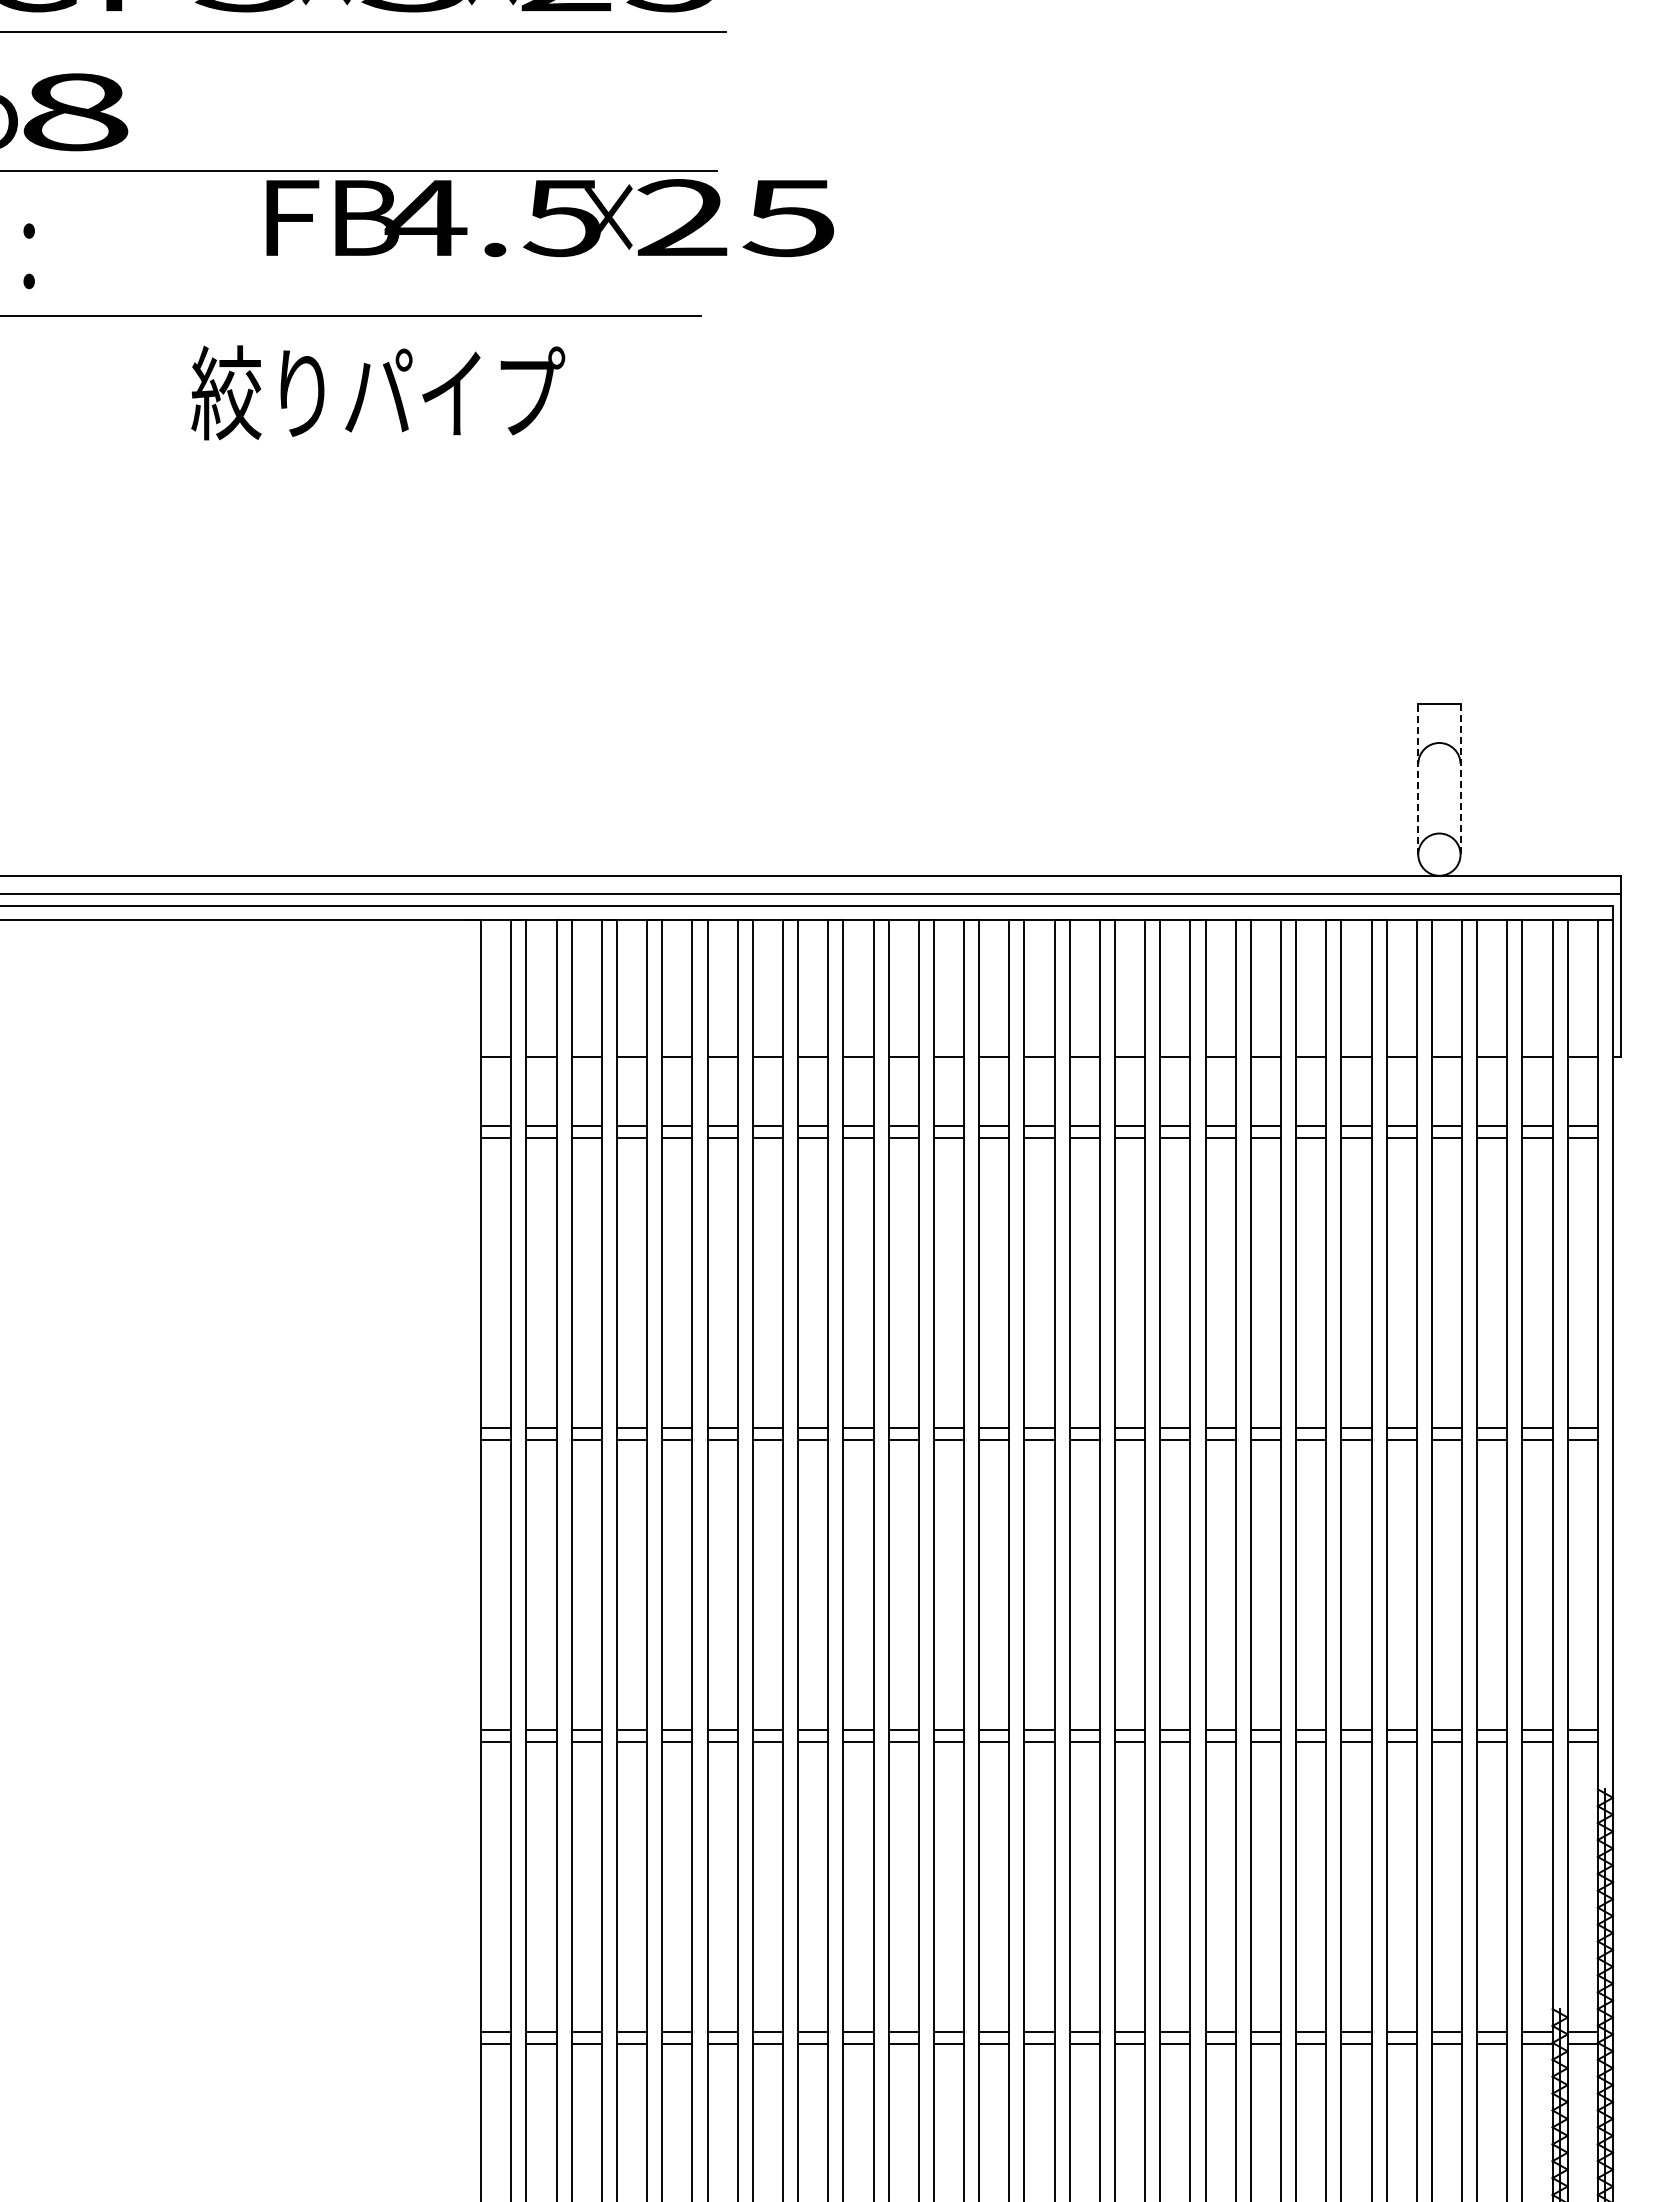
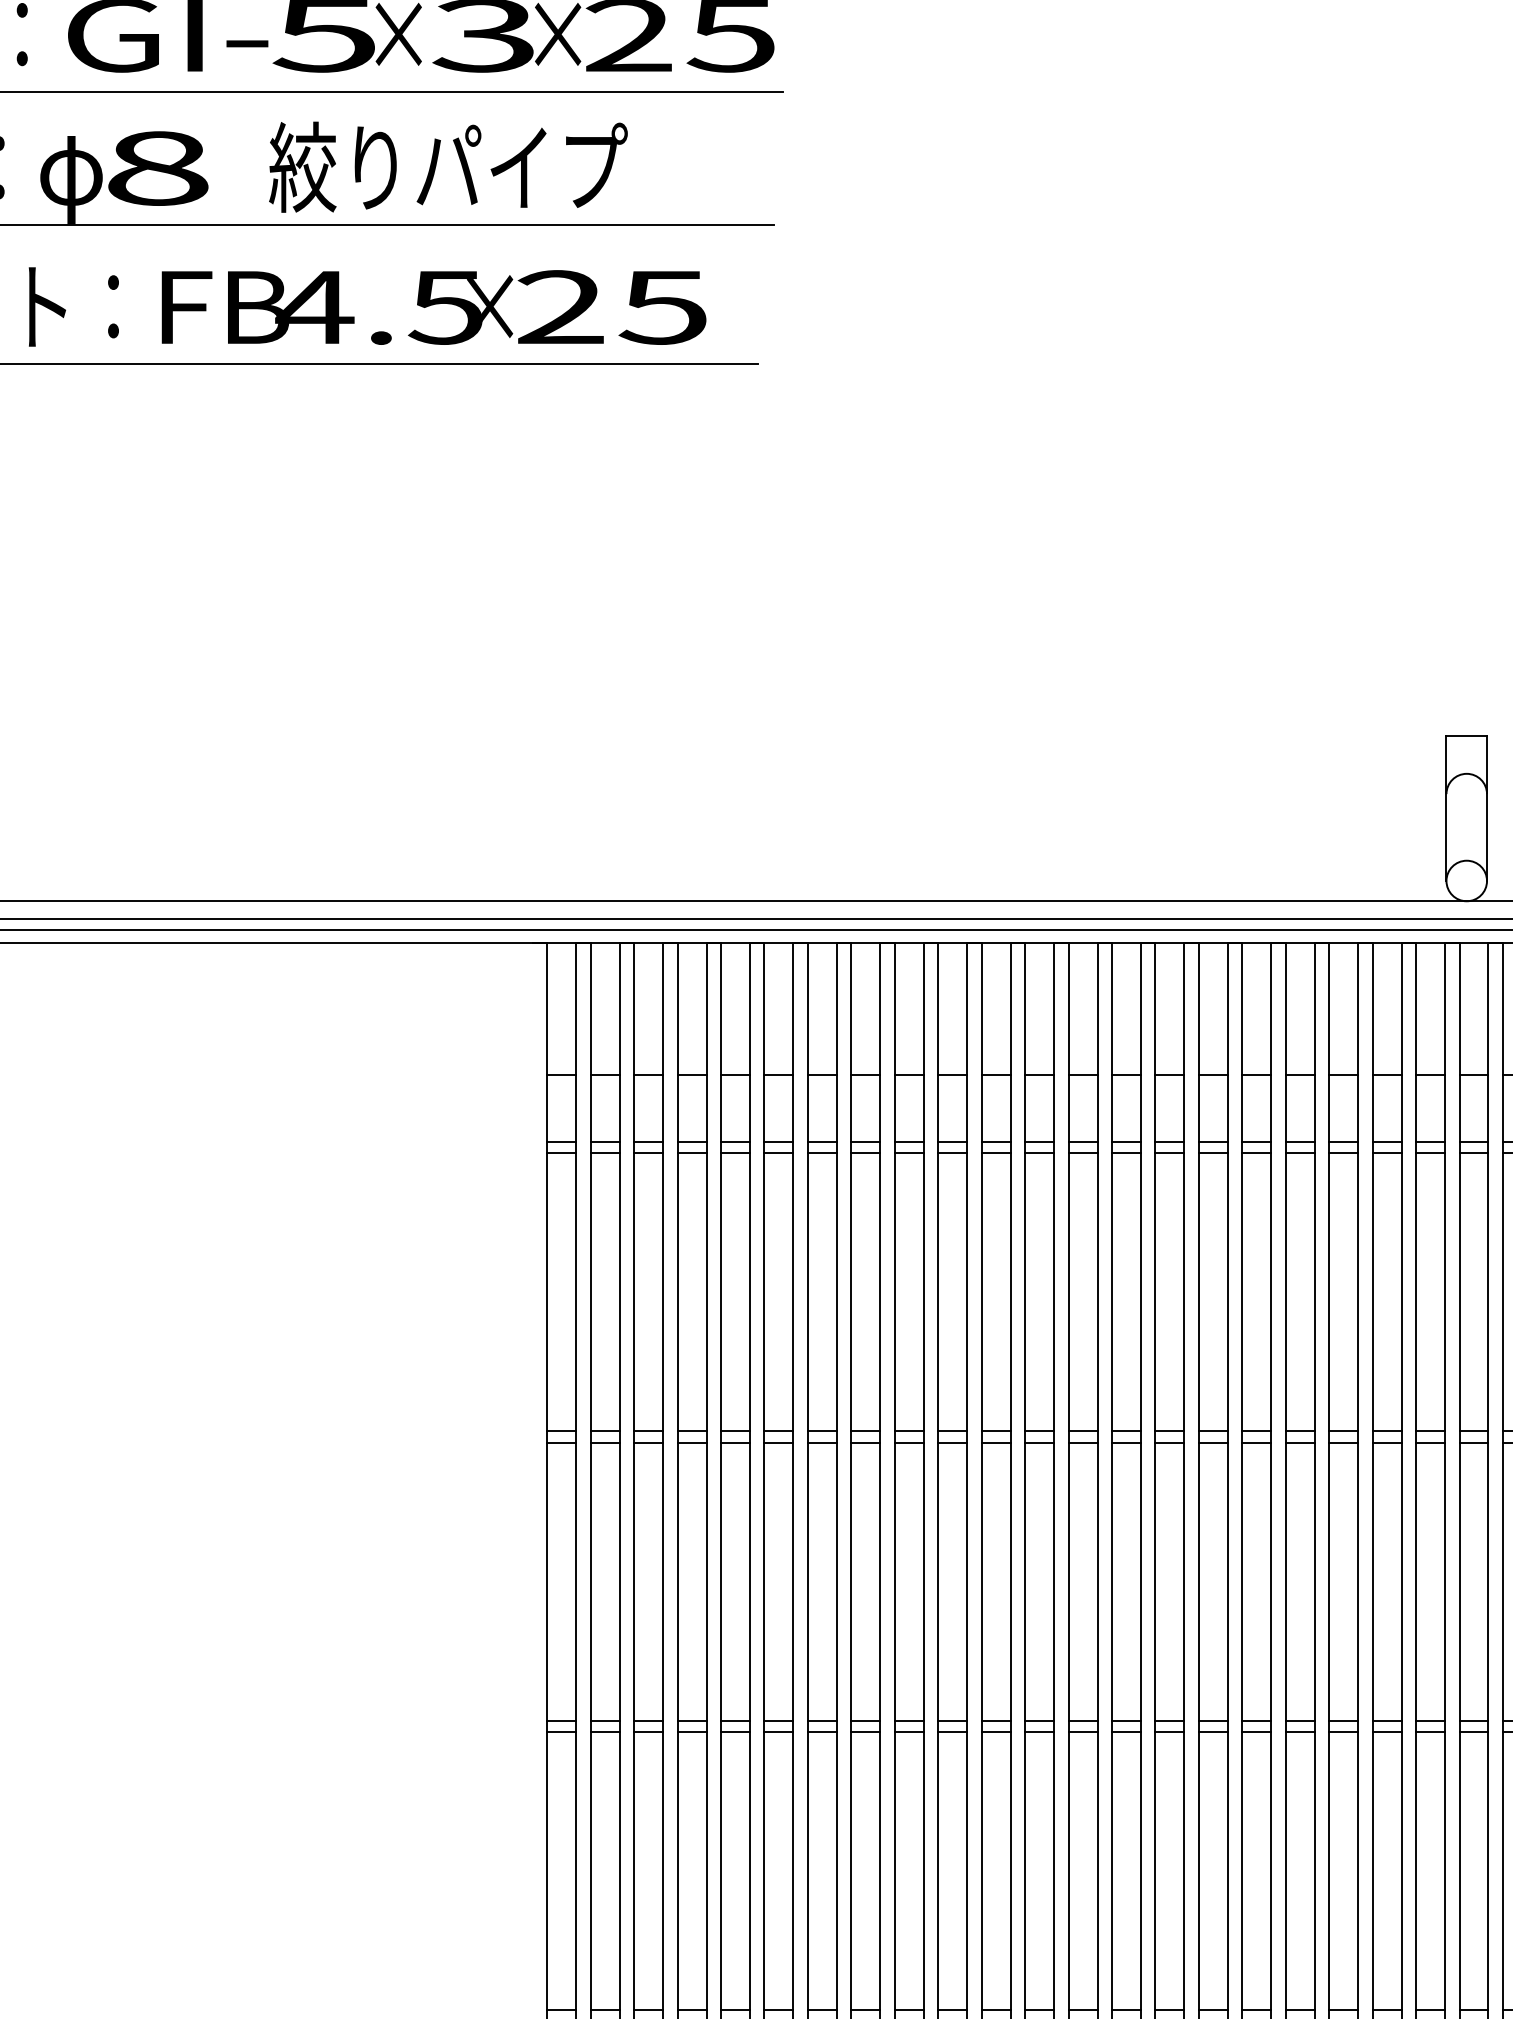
text: (549, 218) -> (433, 307), moved
text: (378, 392) -> (448, 166), moved
line: (1418, 778) -> (1446, 807), dashed -> solid
line: (1460, 779) -> (1486, 808), dashed -> solid

